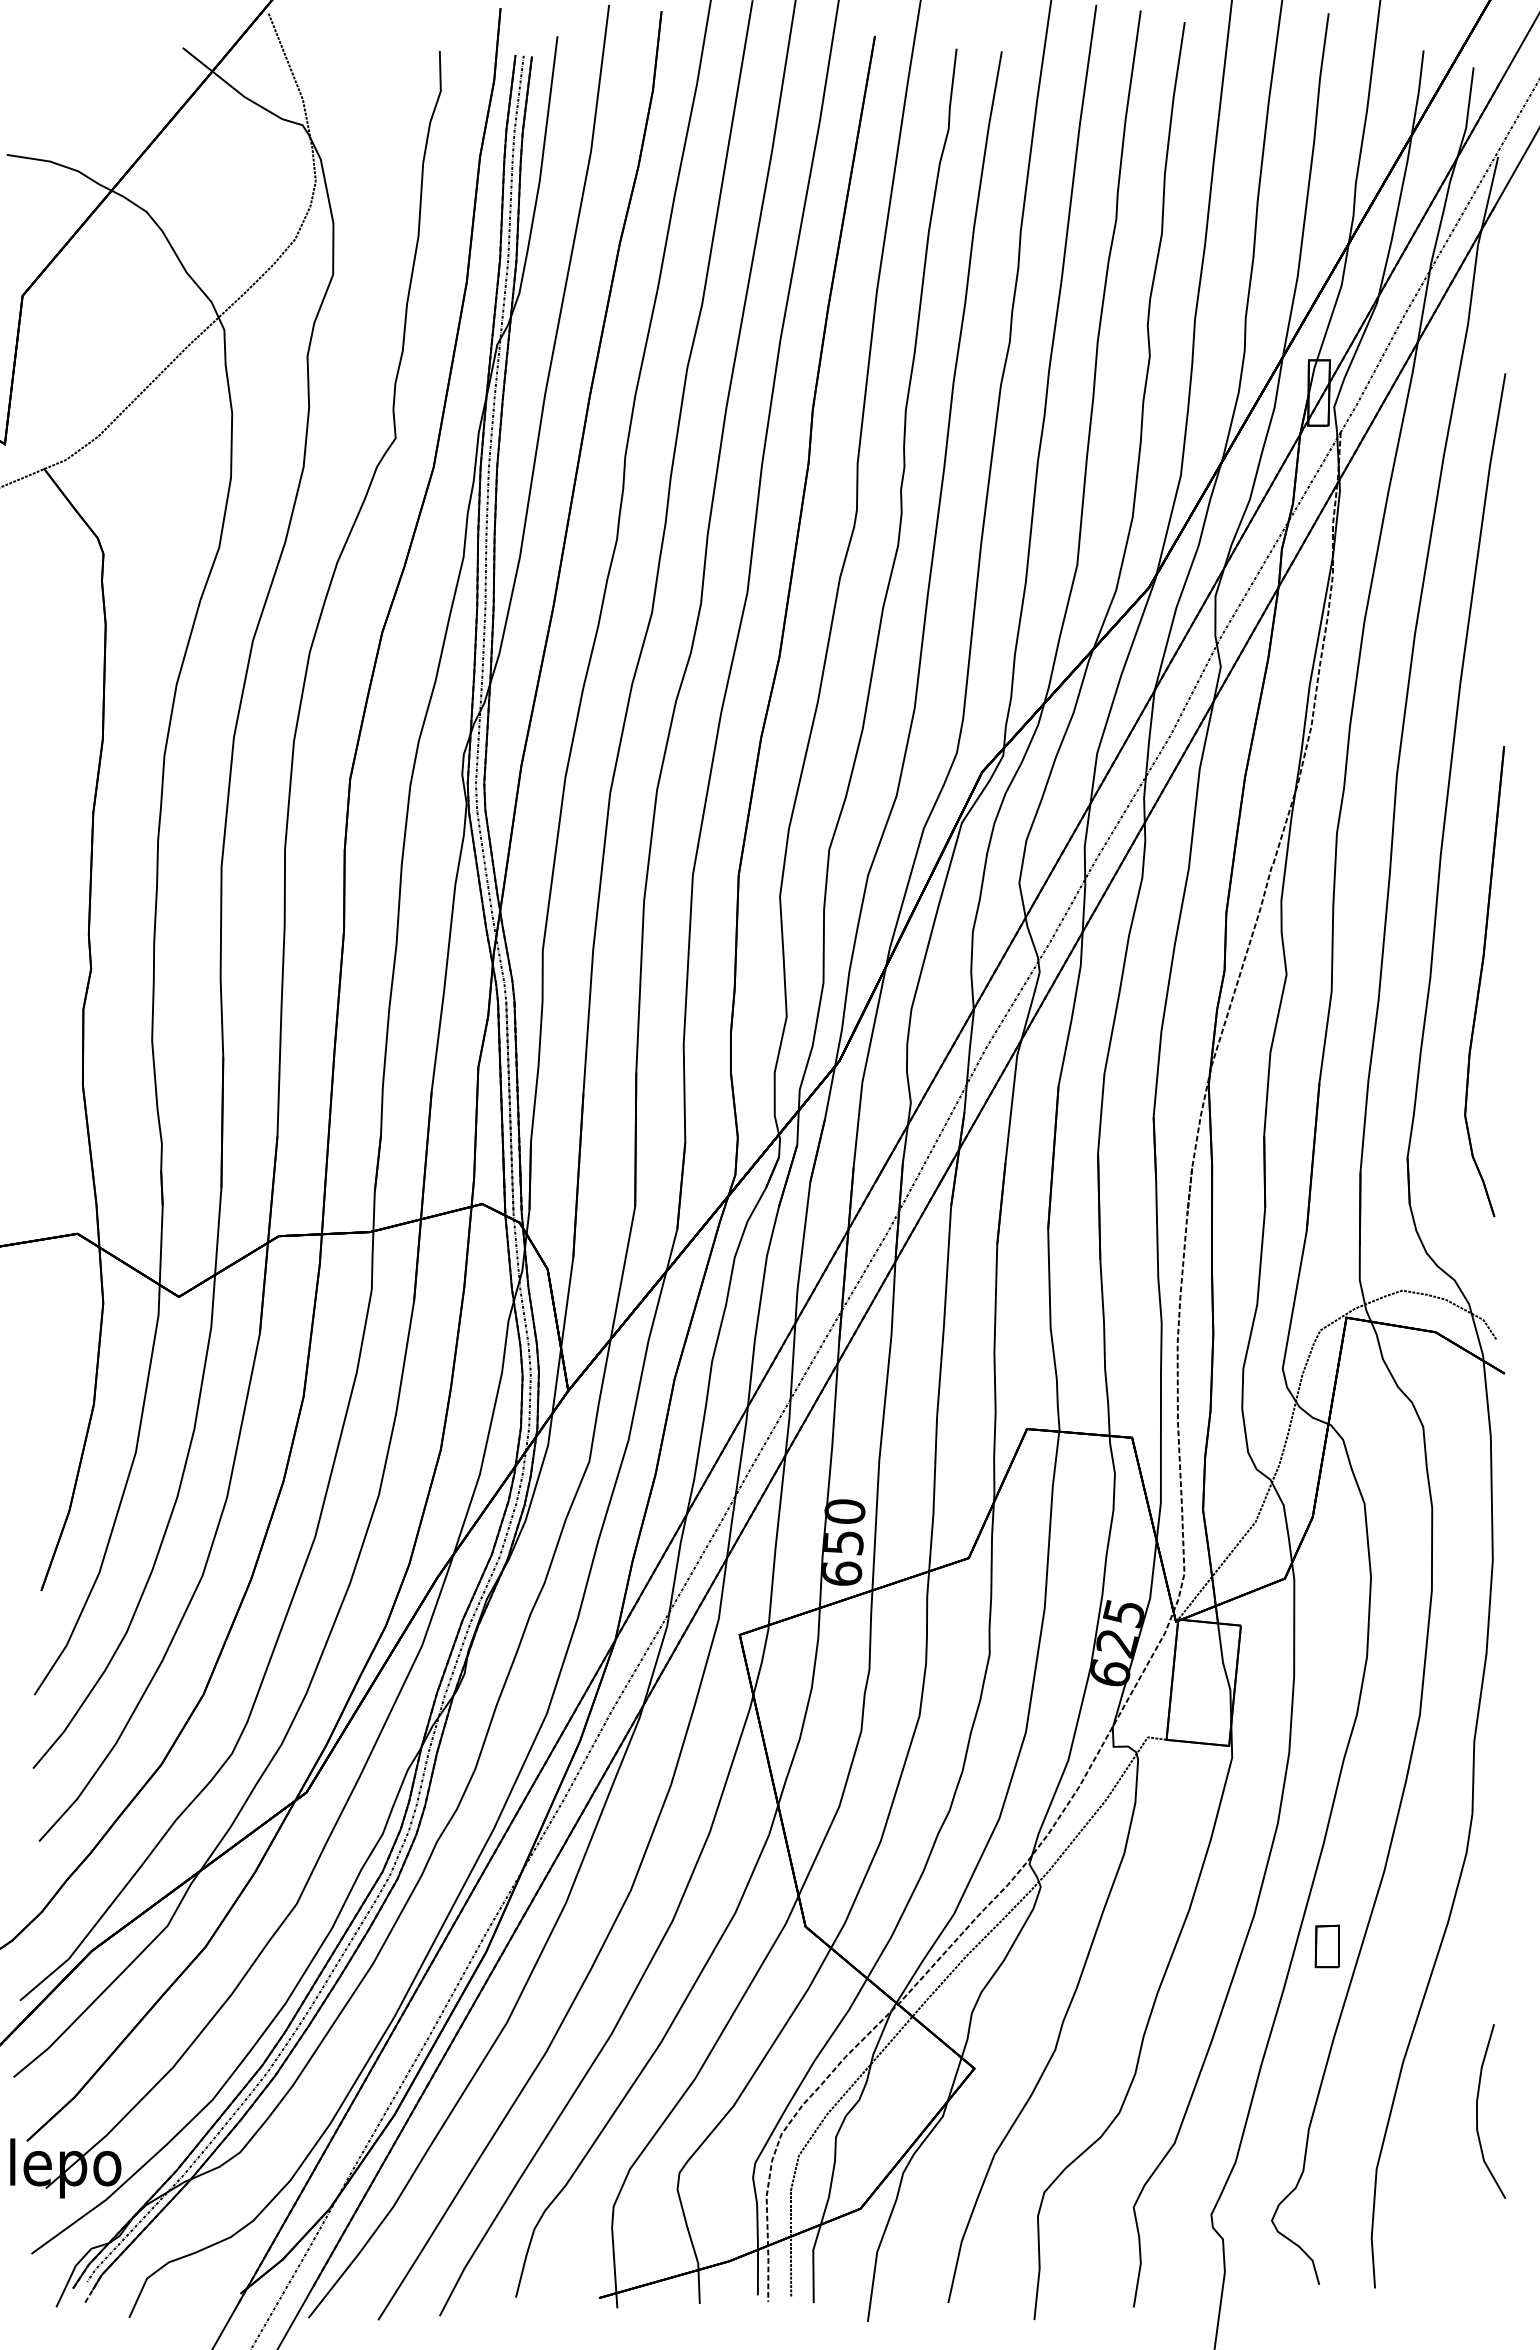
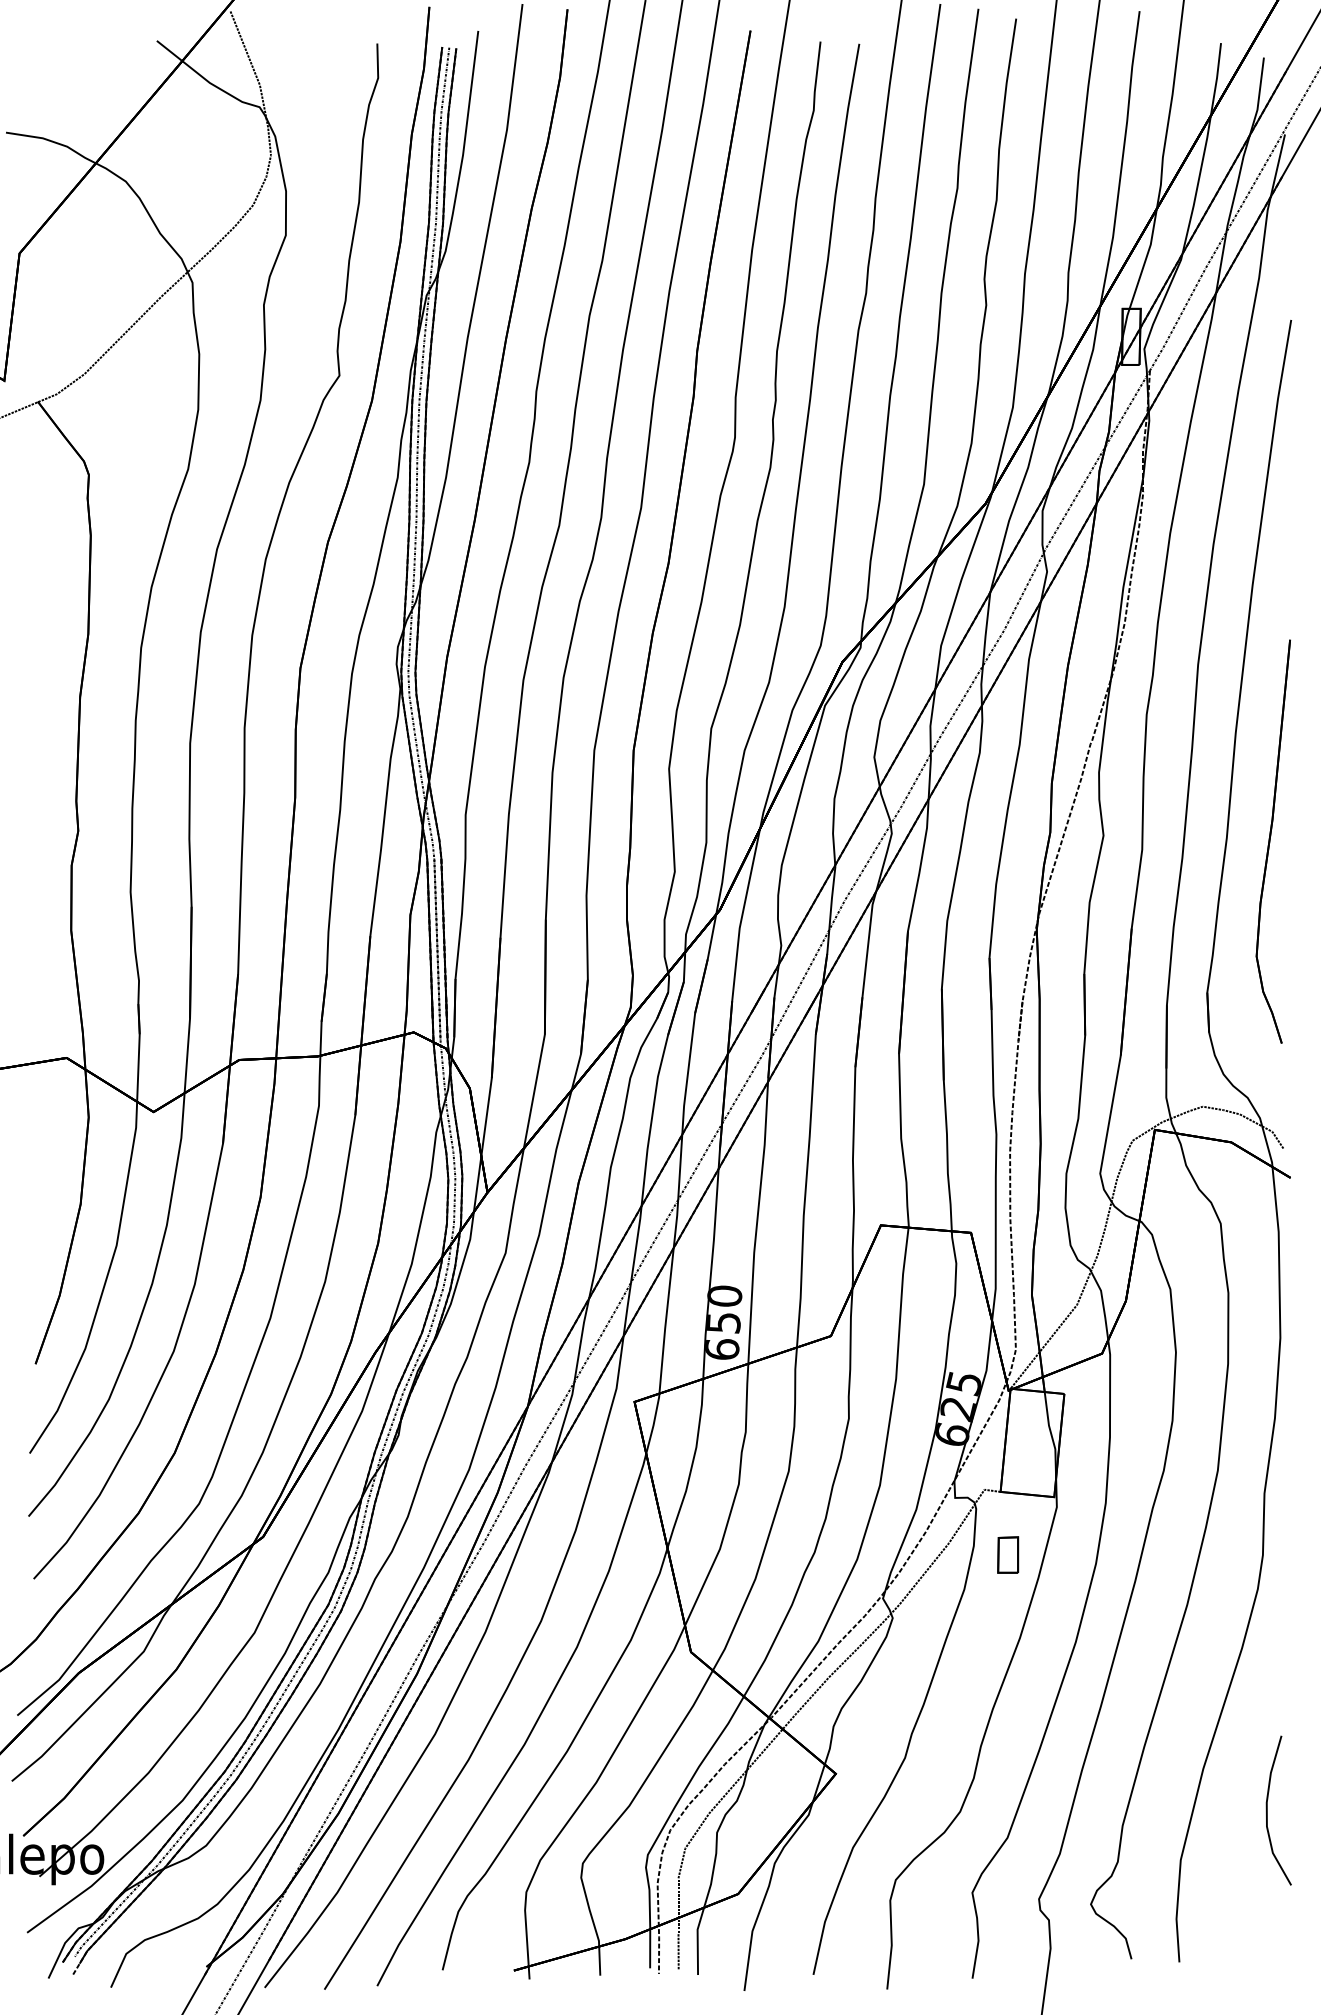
part: (1326, 1946) -> (1007, 1555), moved

